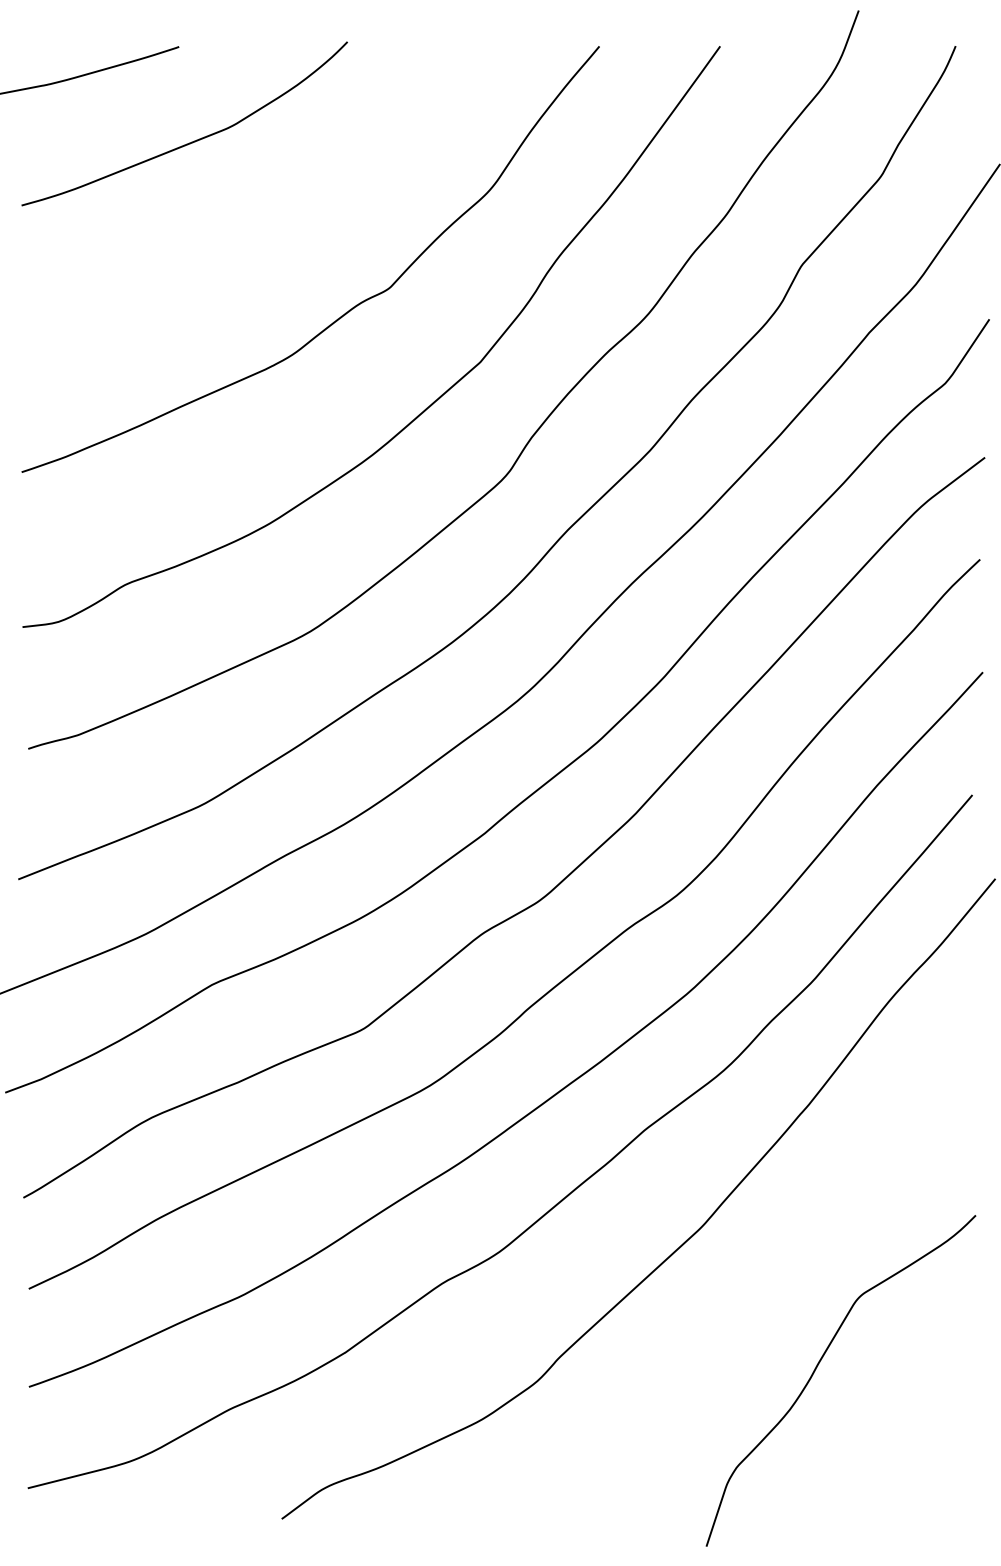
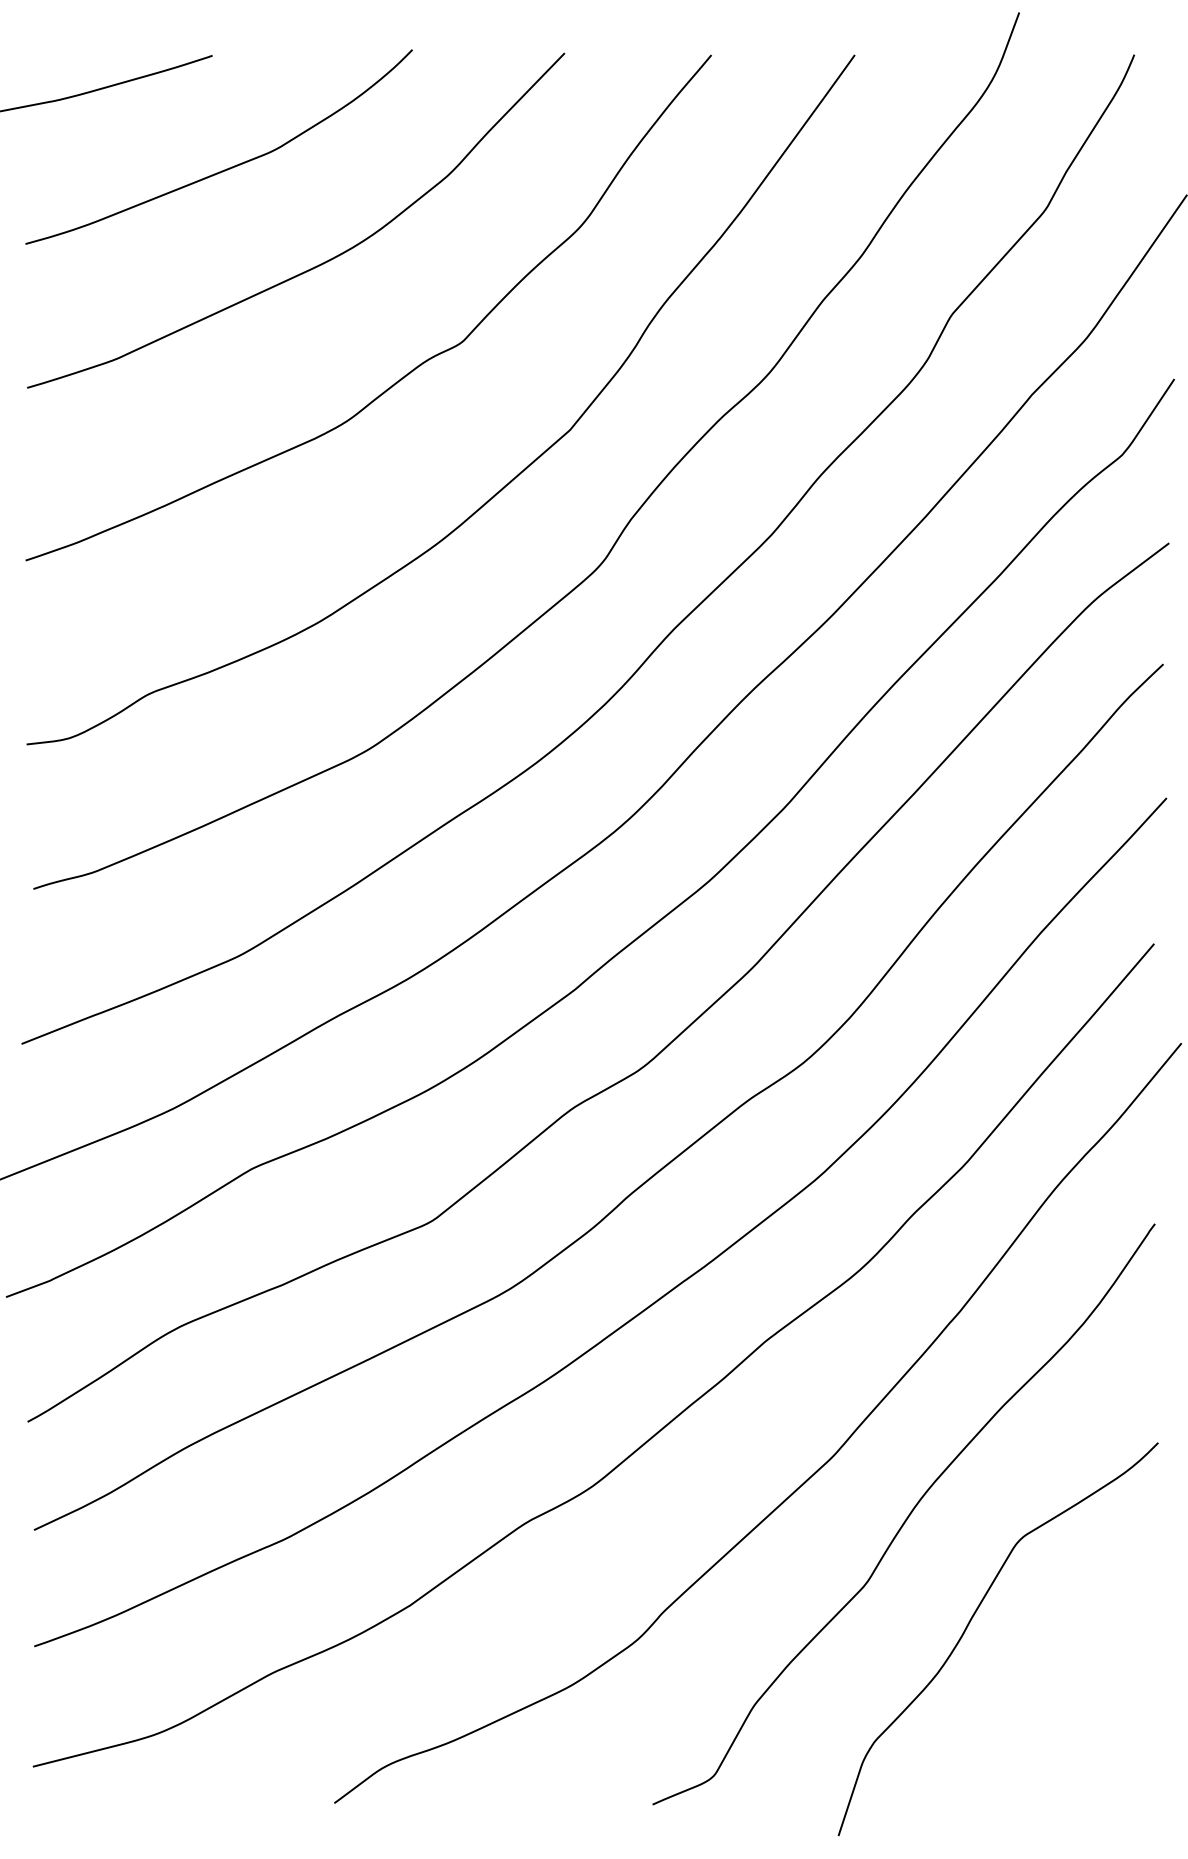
curve: (268, 222) -> (318, 264), added
curve: (763, 1278) -> (906, 1517), added

